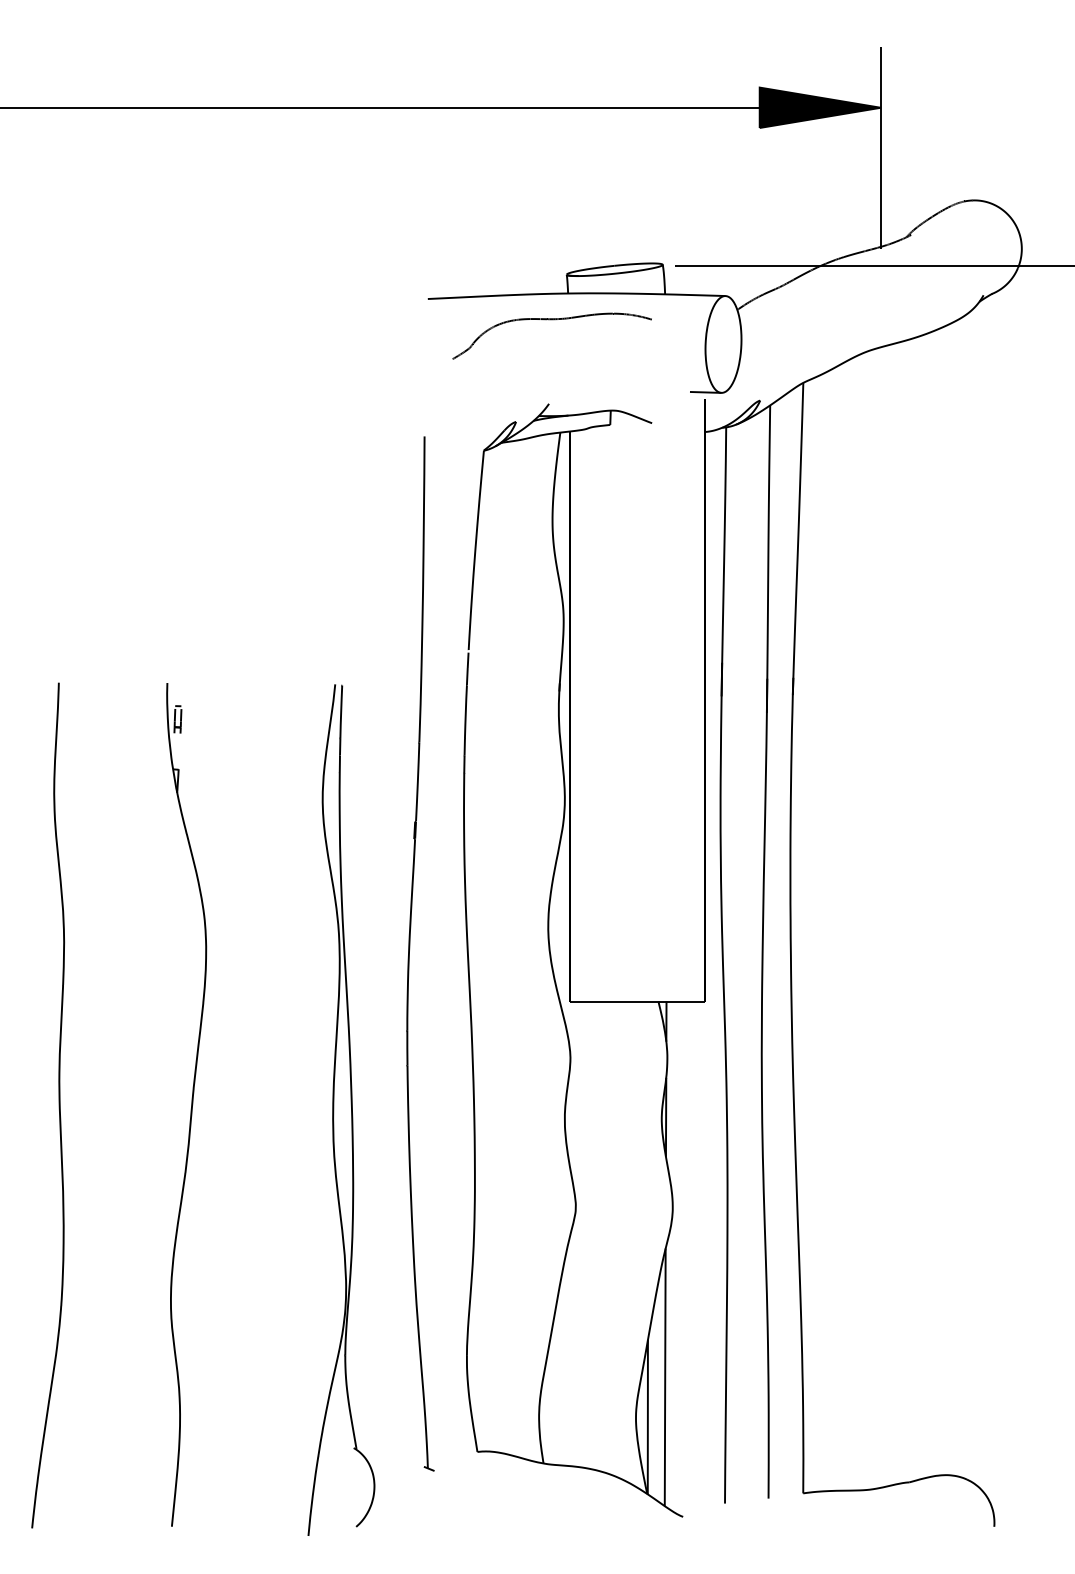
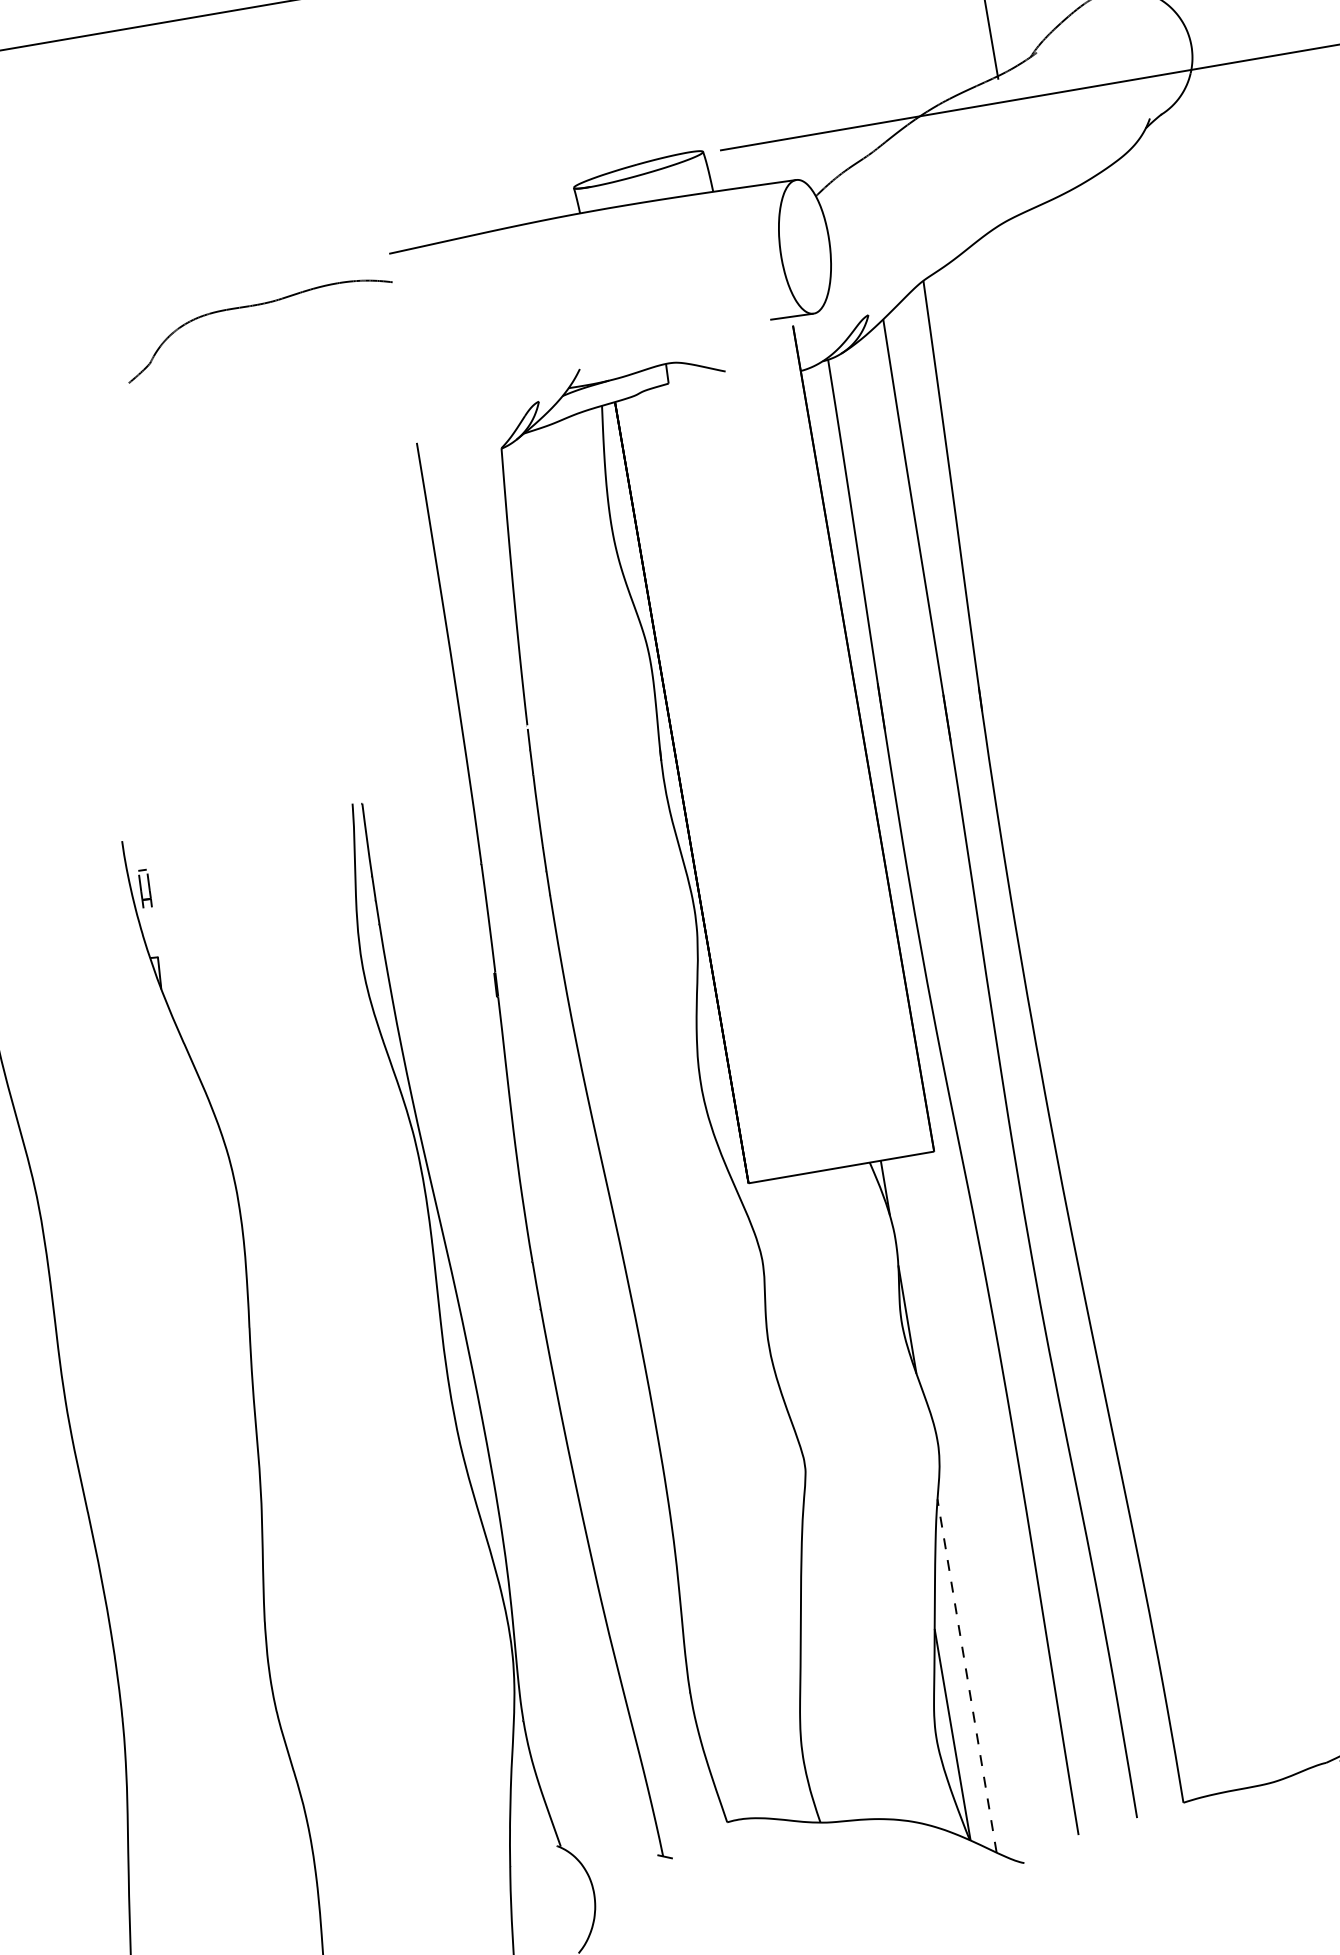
part: (551, 320) -> (255, 306), moved
line: (665, 1377) -> (967, 1676), solid -> dashed

